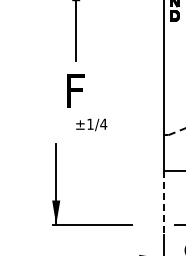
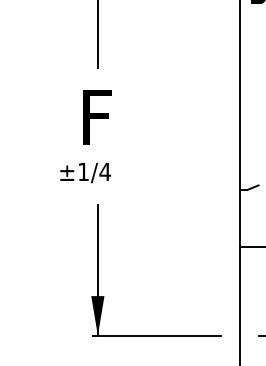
text: (91, 124) -> (85, 172), moved
part: (56, 184) -> (98, 269), moved
line: (163, 203) -> (240, 300), dashed -> solid

